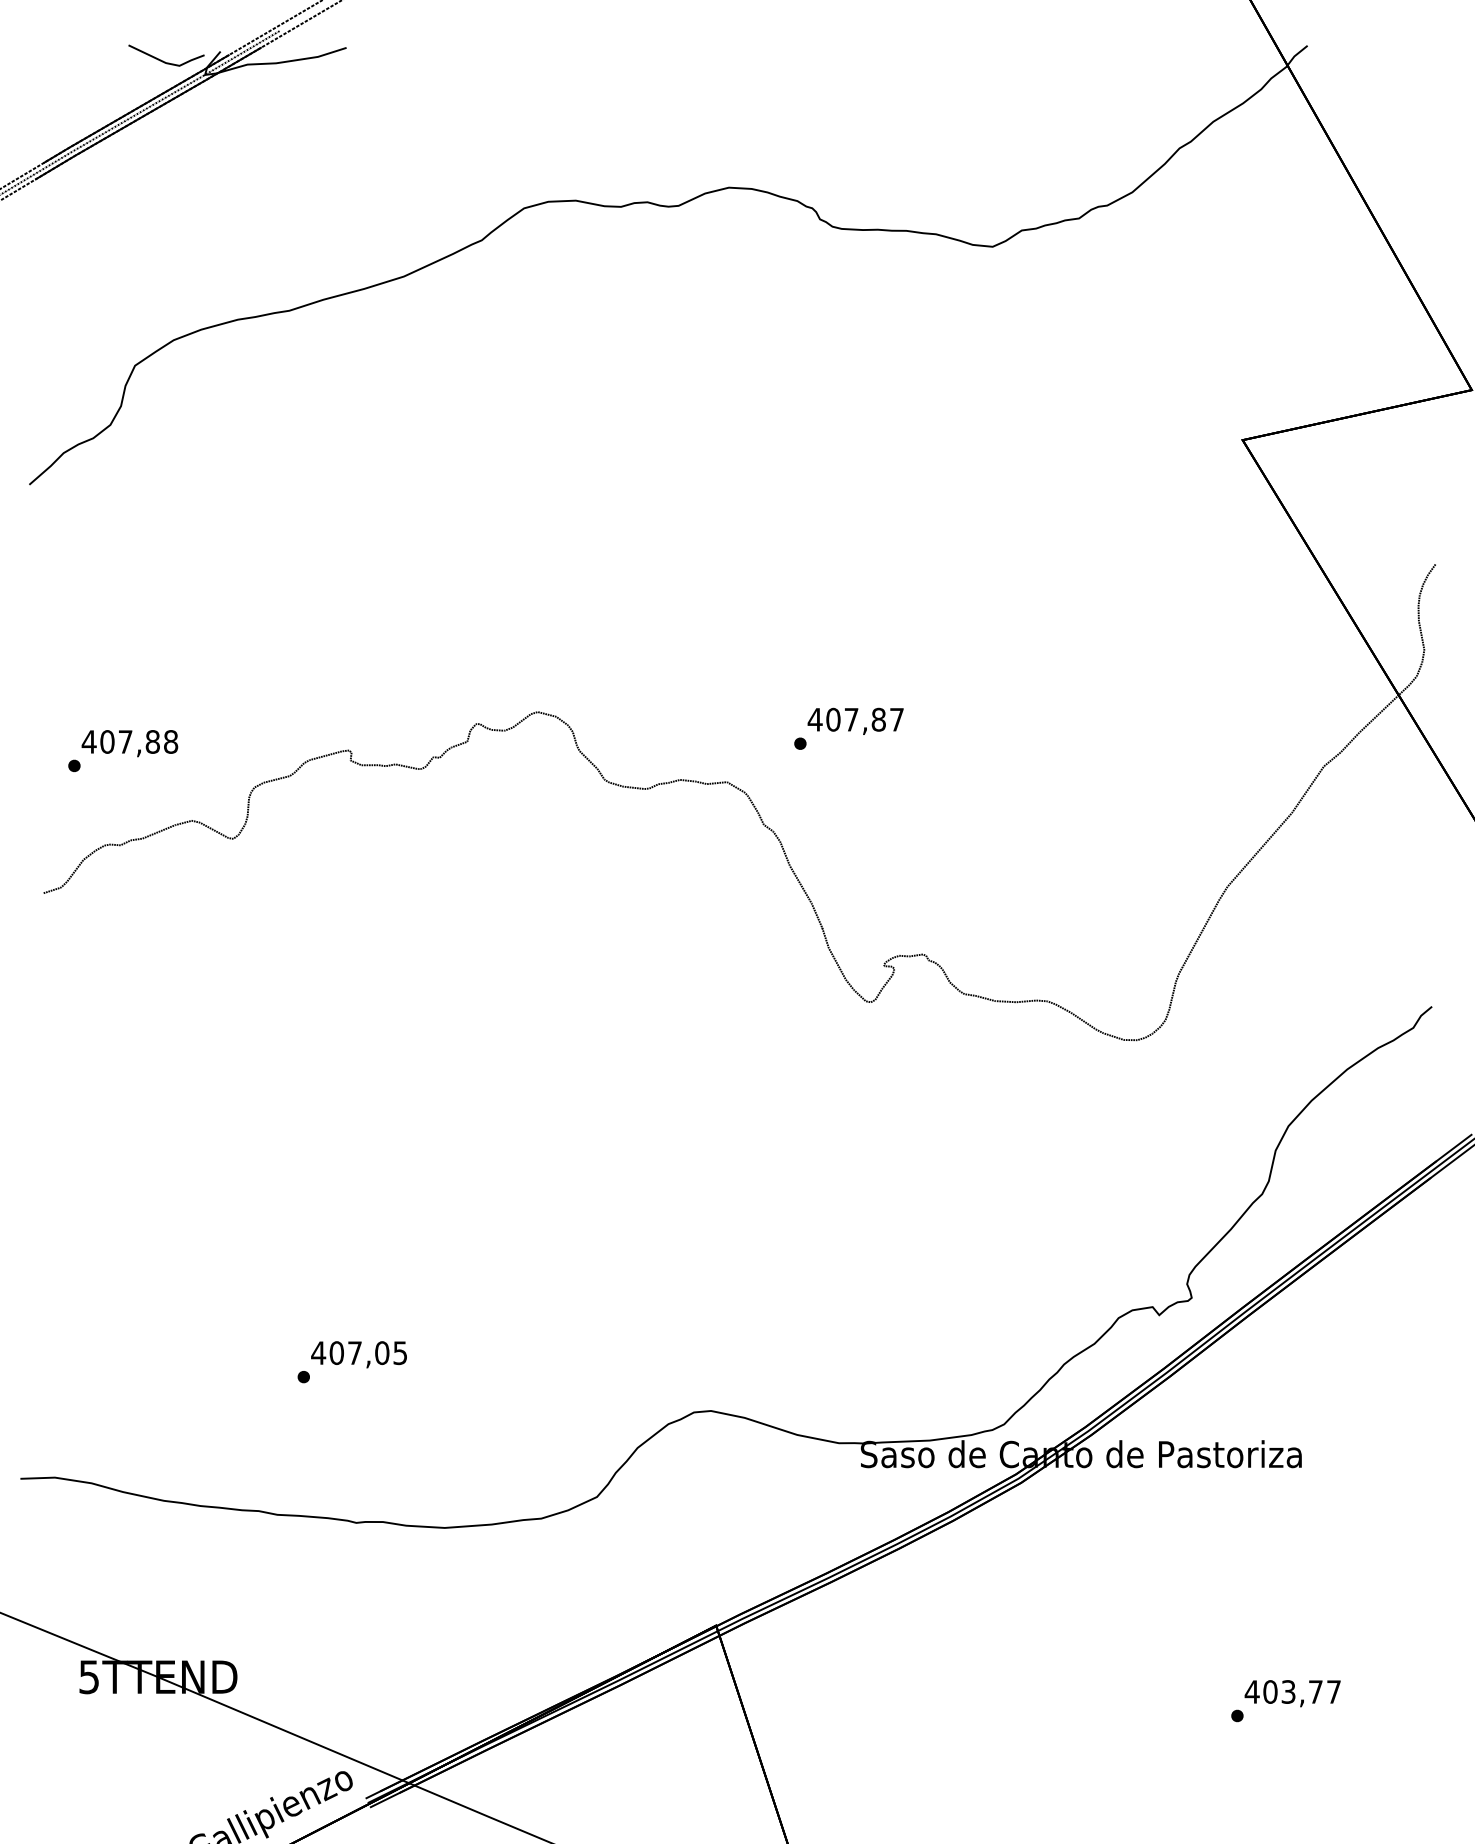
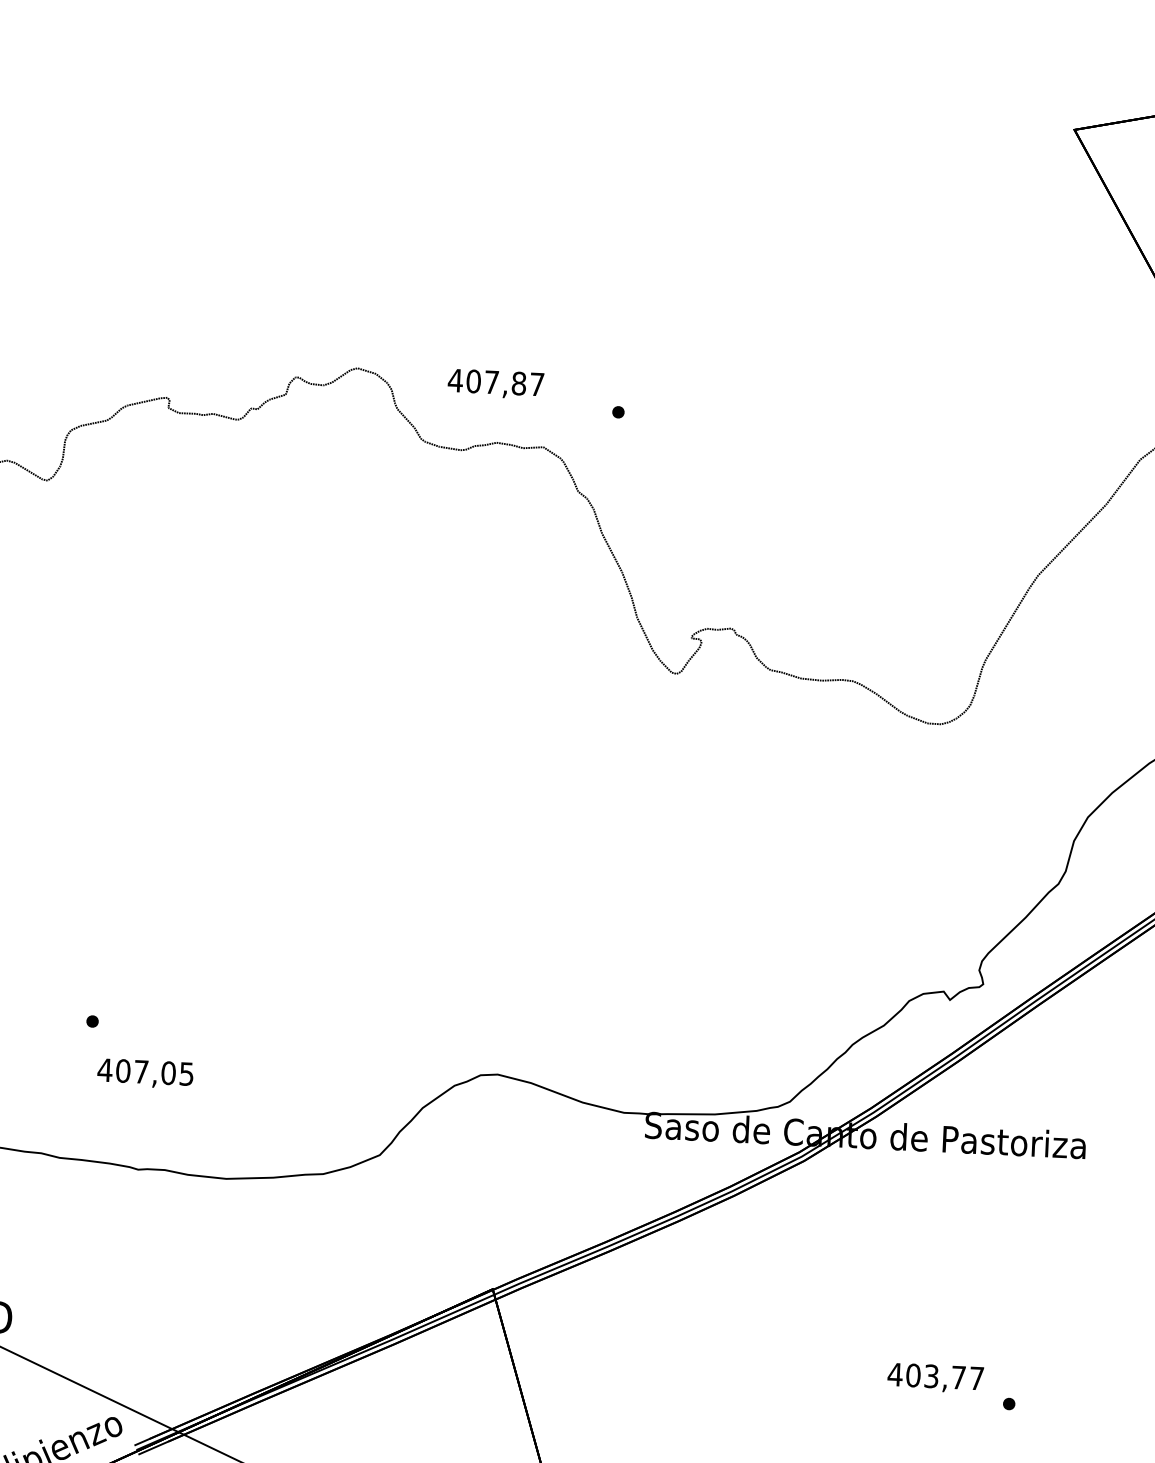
text: (855, 720) -> (495, 383), moved
text: (358, 1354) -> (144, 1073), moved
text: (1292, 1693) -> (935, 1378), moved

